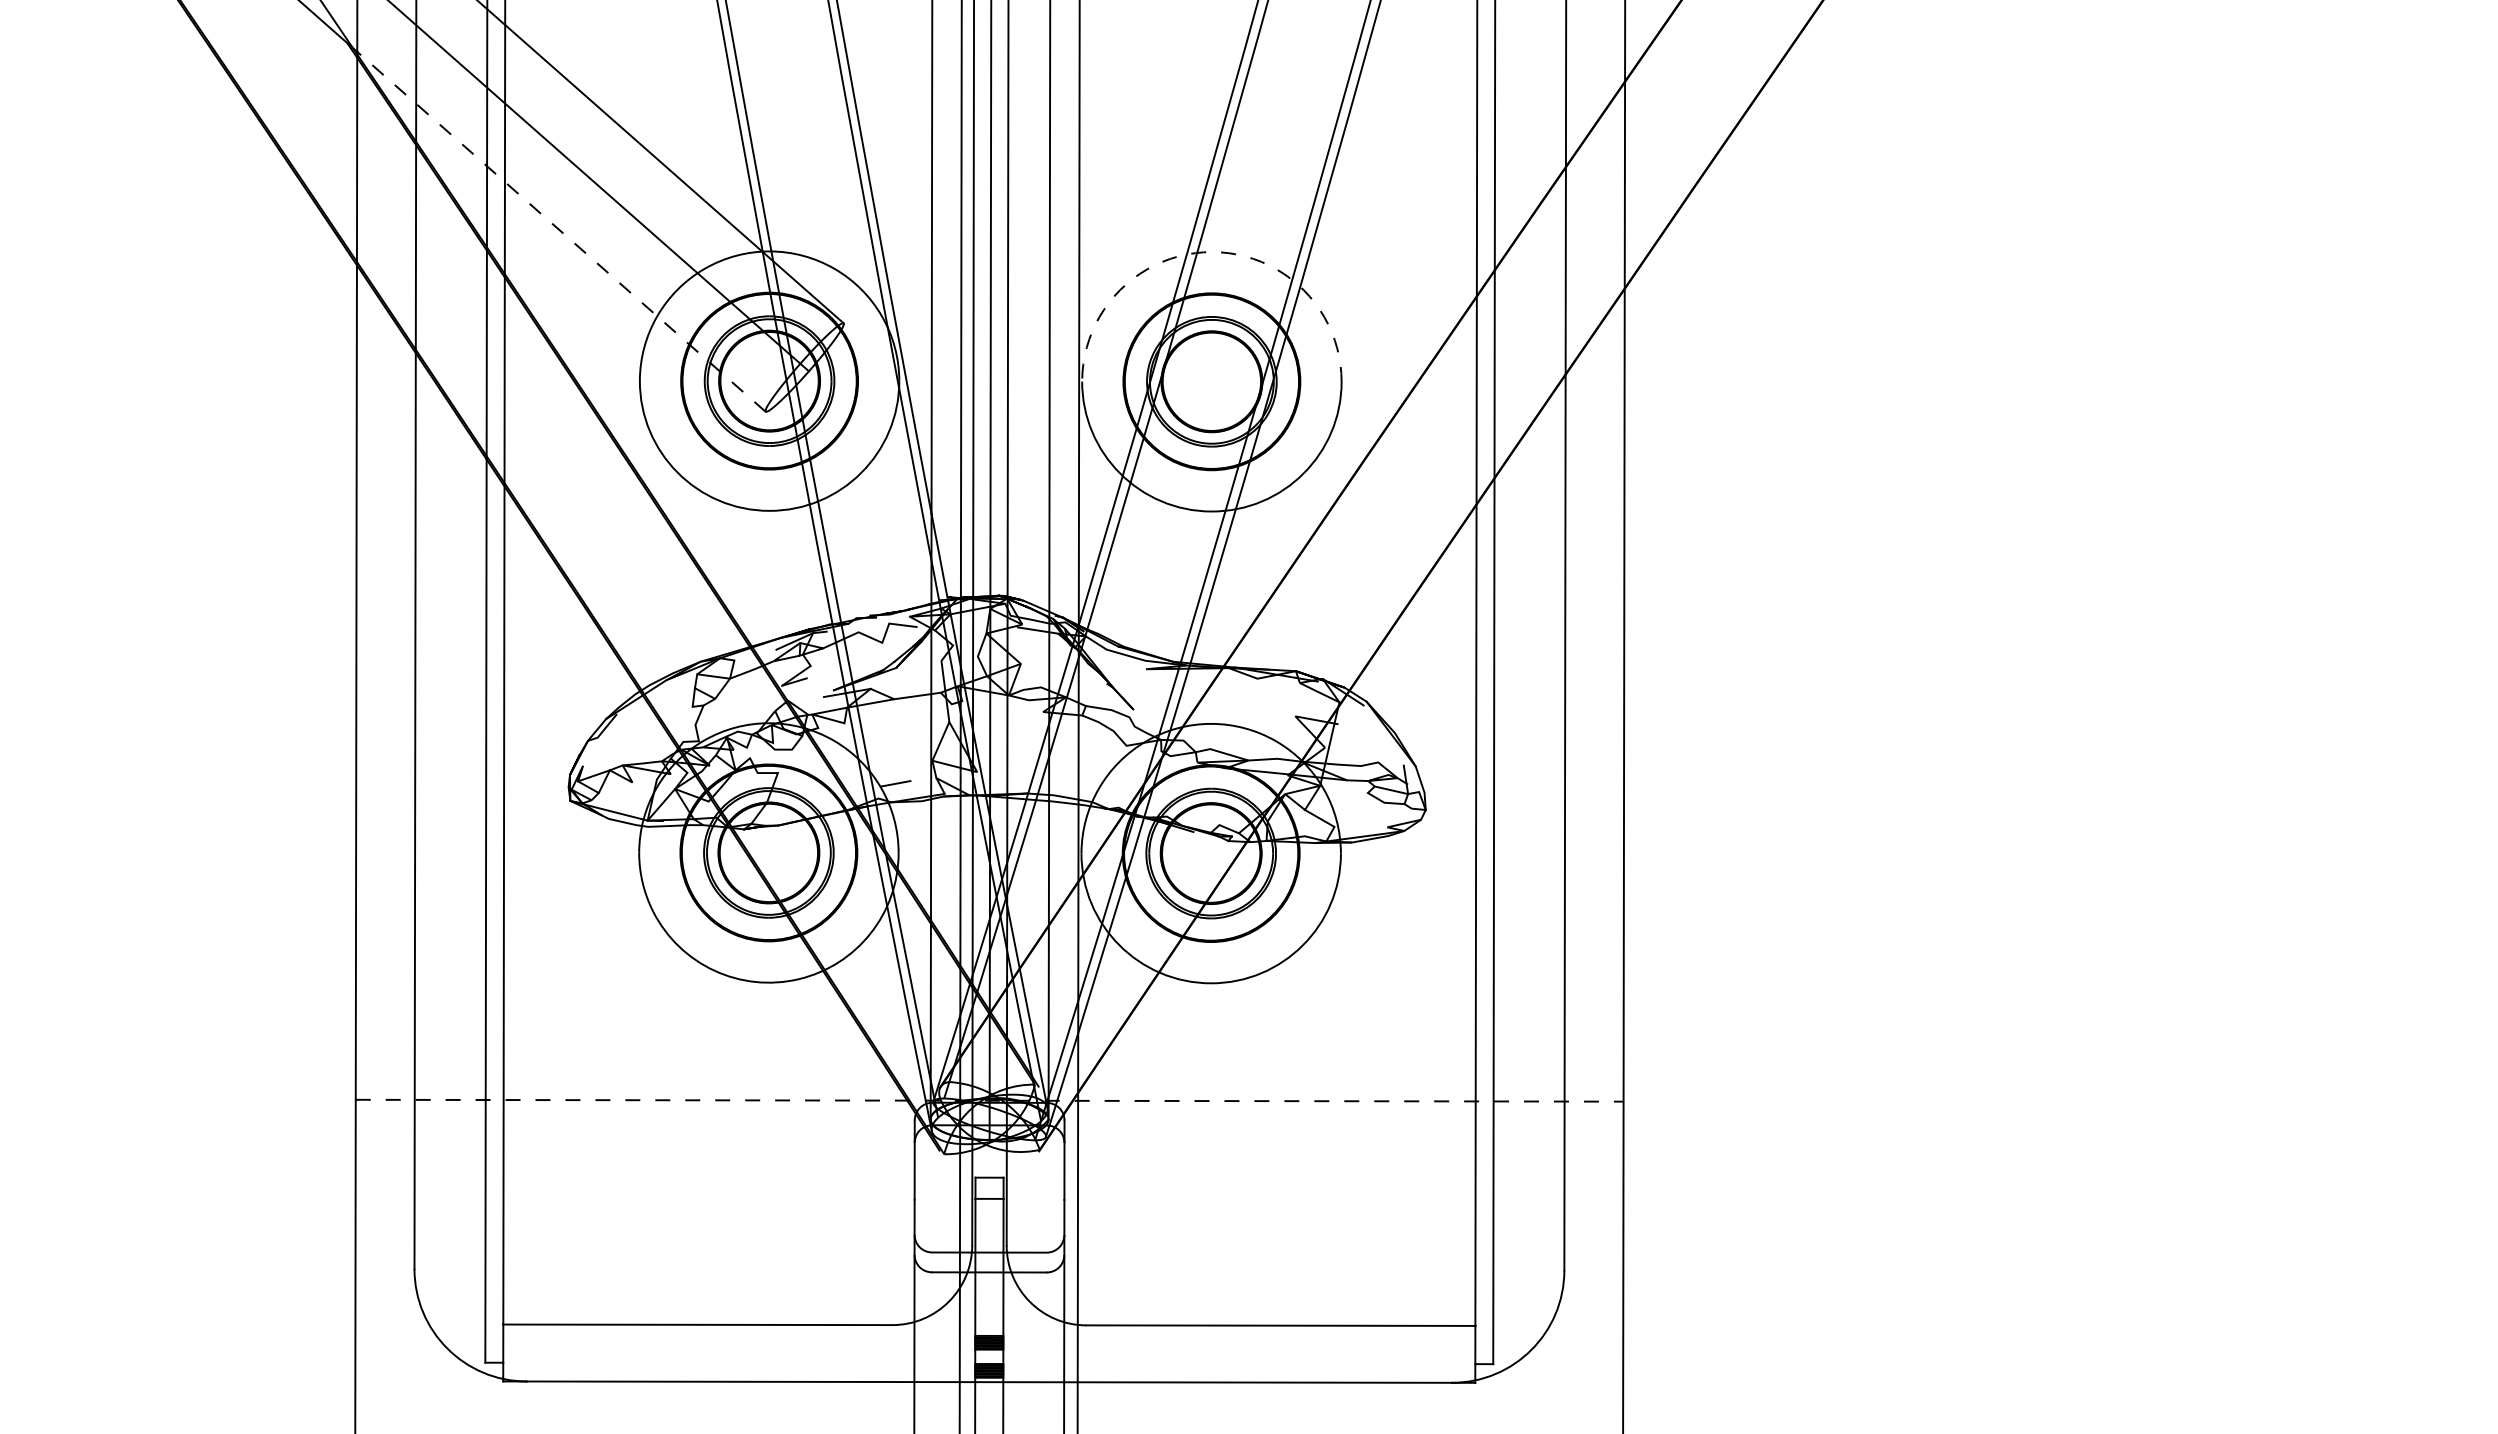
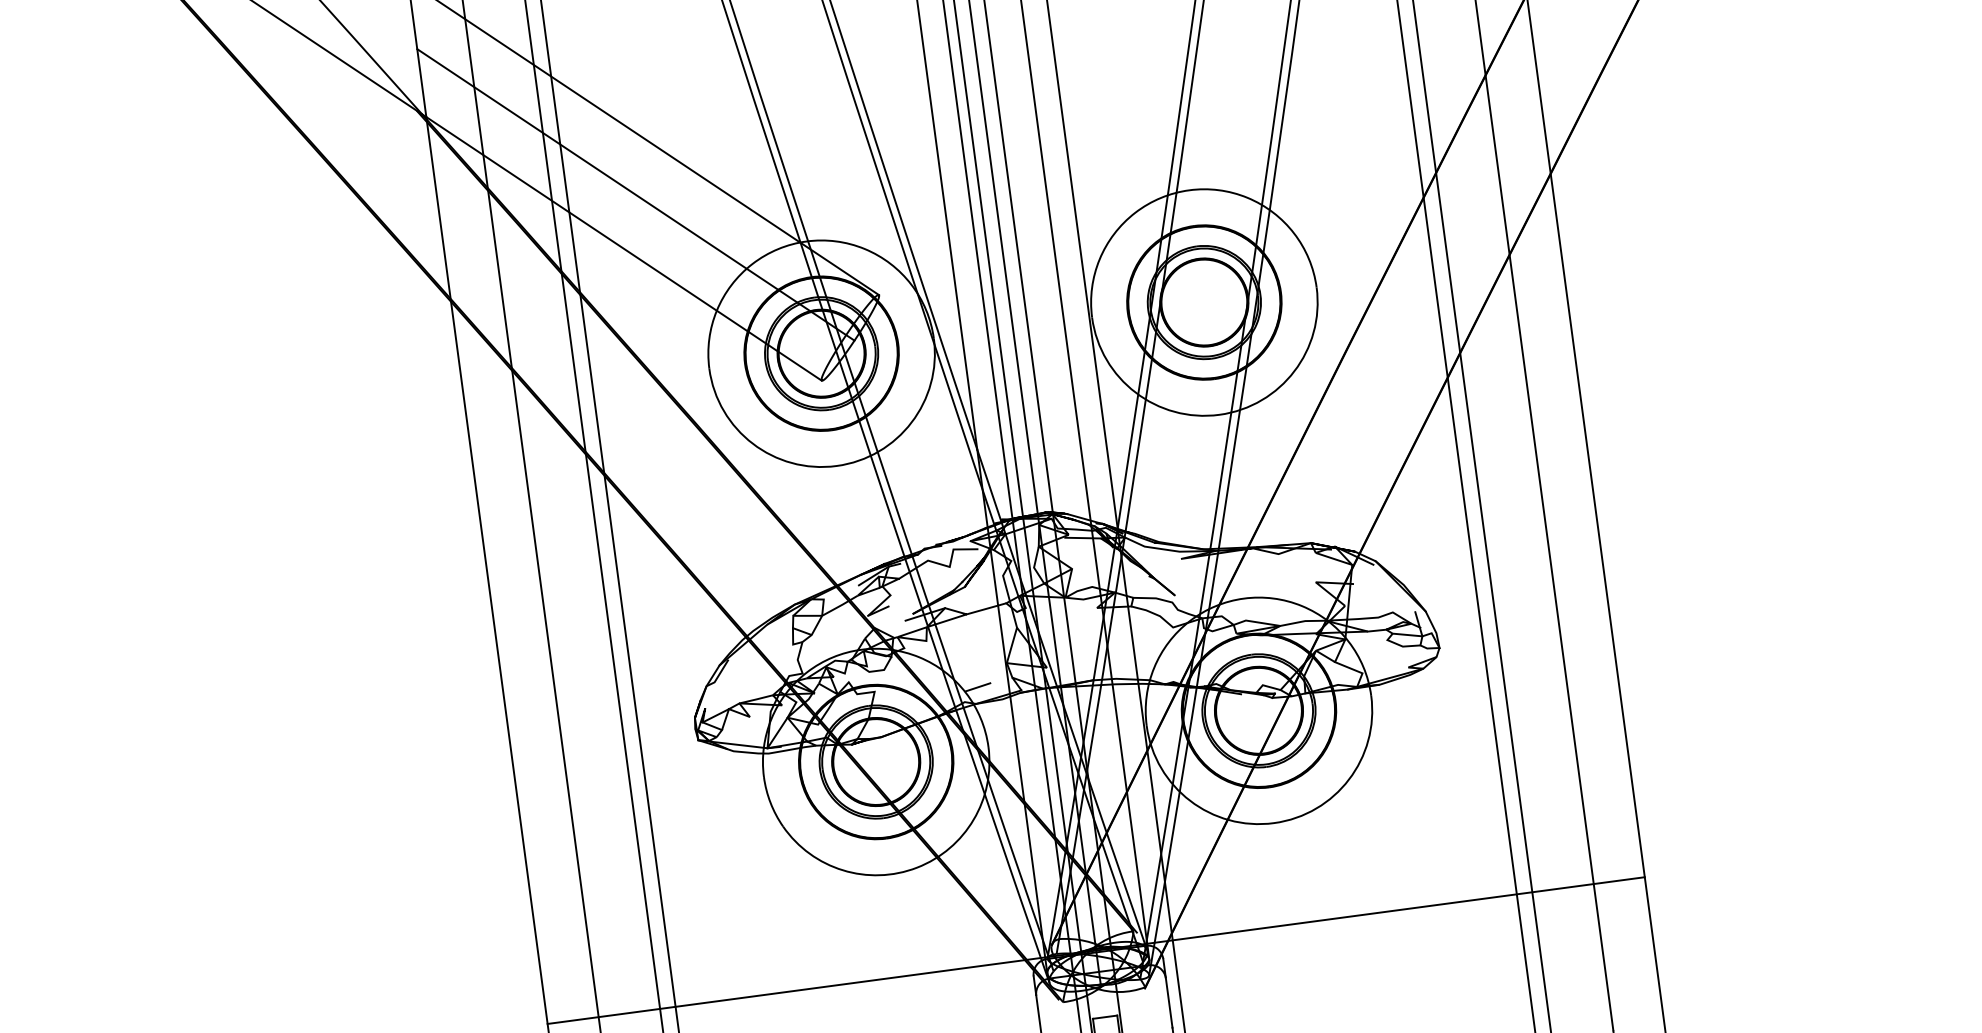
line: (561, 231) -> (624, 248), dashed -> solid
arc: (1212, 252) -> (1189, 190), dashed -> solid
line: (989, 1100) -> (1096, 950), dashed -> solid

